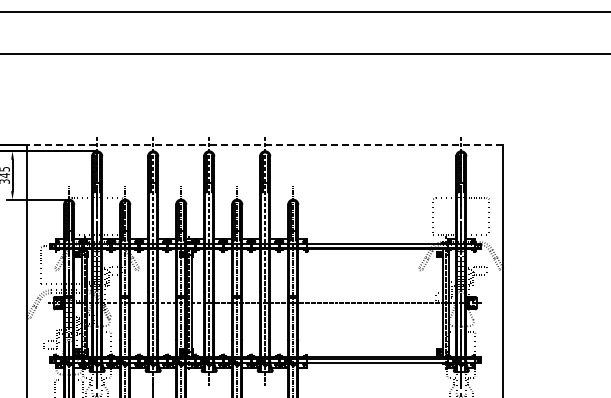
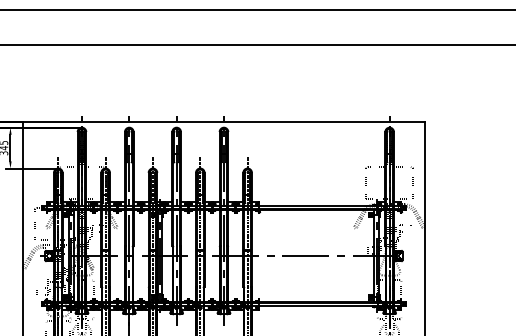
line: (264, 144) -> (223, 121), dashed -> solid

